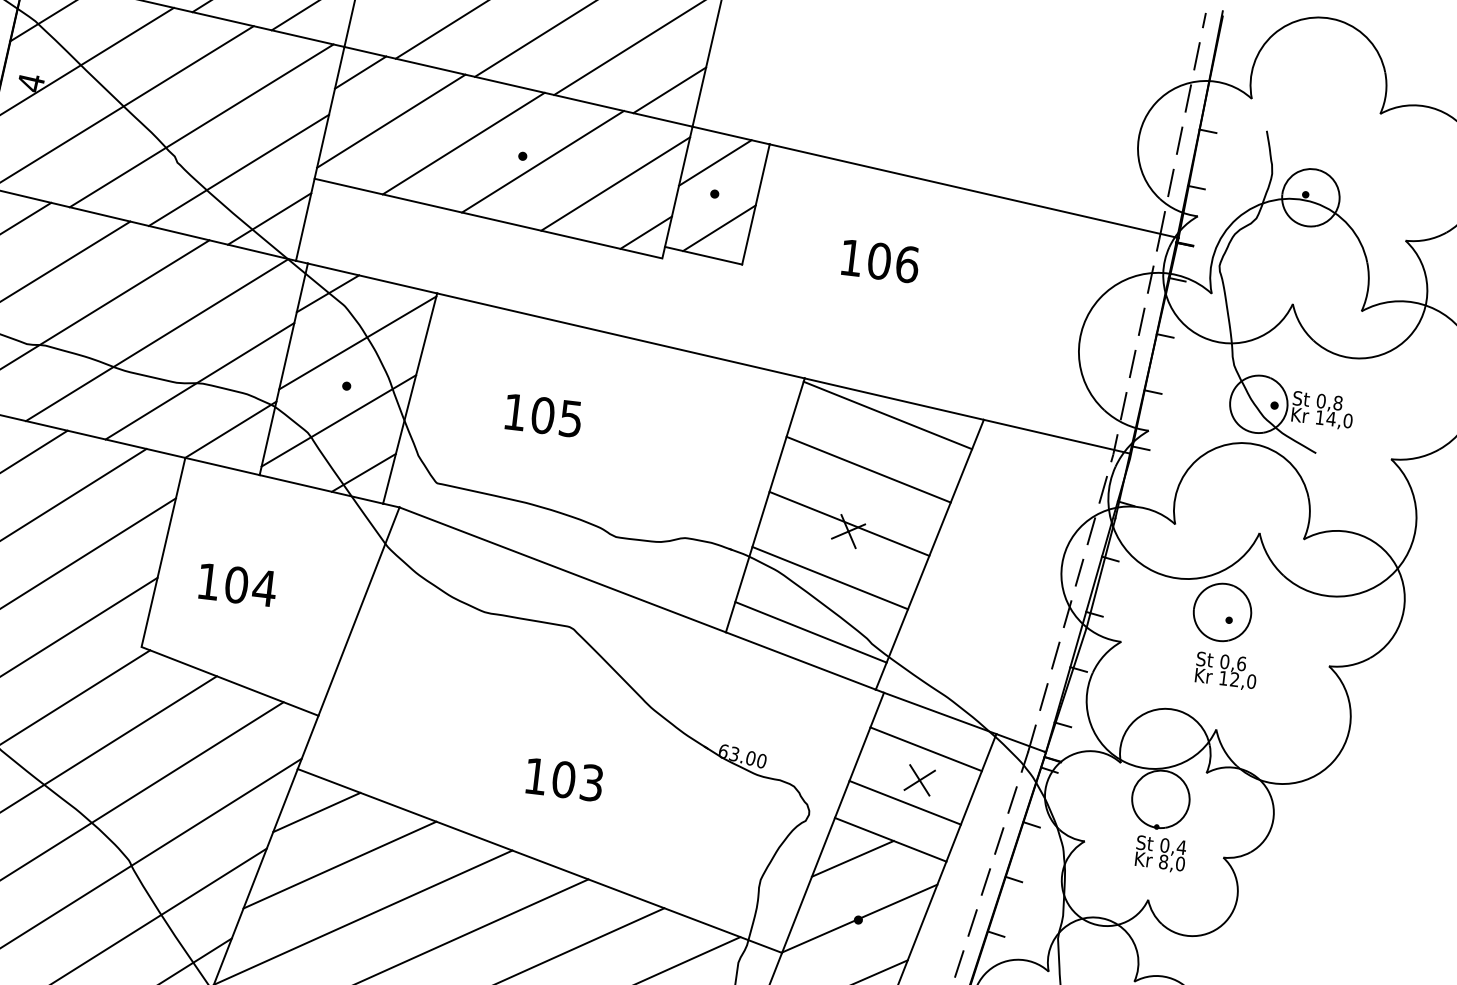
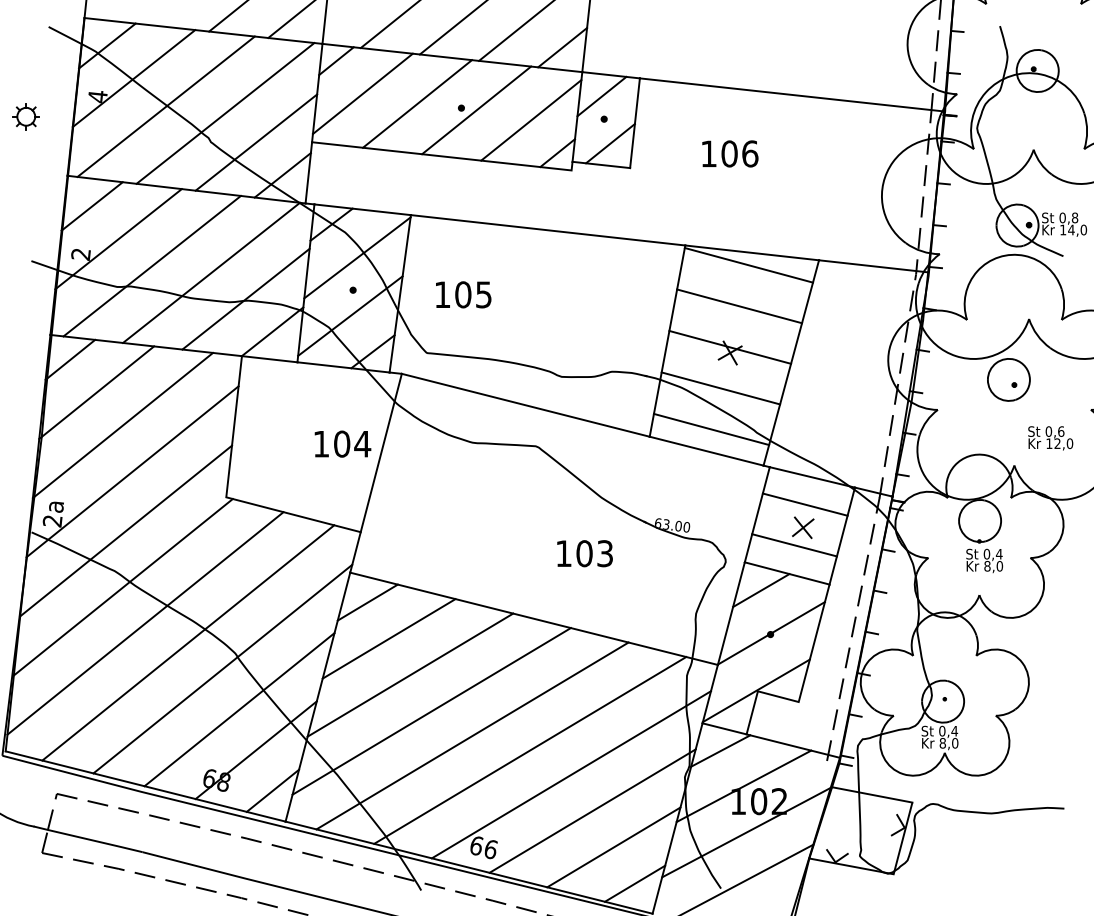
text: (543, 415) -> (463, 294), moved
text: (237, 584) -> (342, 443), moved
text: (1226, 671) -> (1050, 438), moved
text: (563, 779) -> (584, 553), moved

